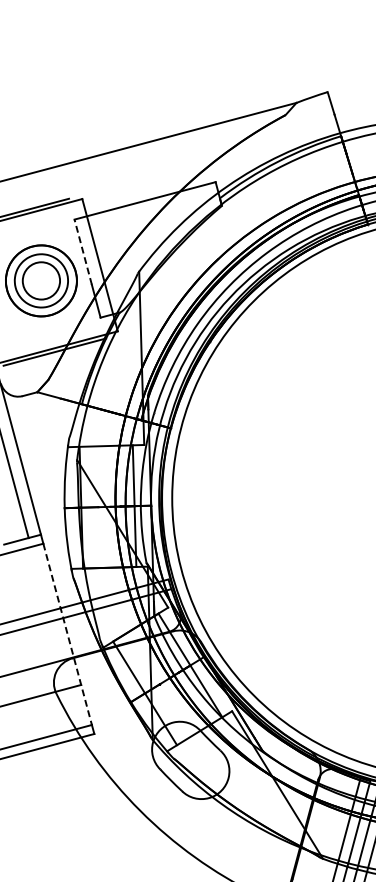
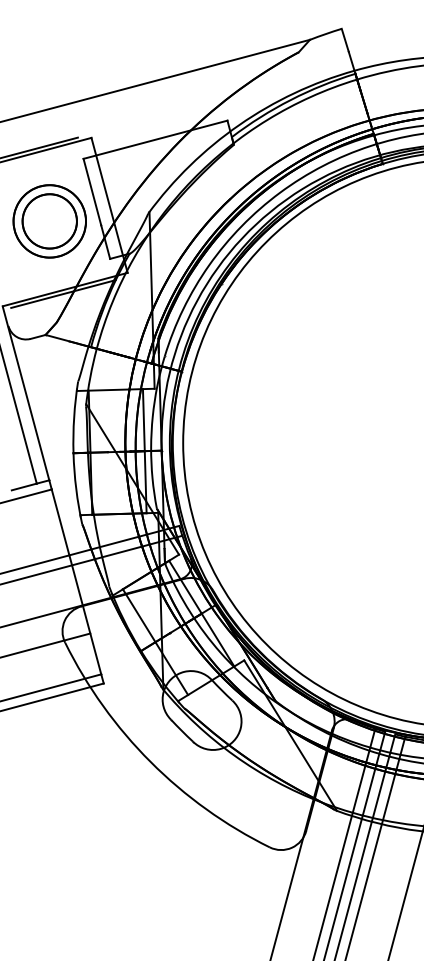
line: (83, 251) -> (92, 191), dashed -> solid
circle: (41, 280) -> (49, 221), size x1.43
line: (67, 633) -> (76, 581), dashed -> solid

